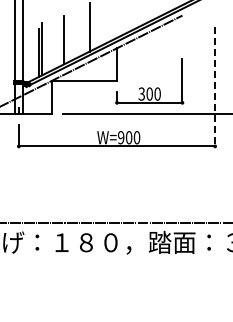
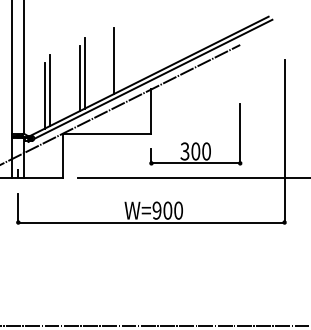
line: (67, 36) -> (84, 73), added
line: (215, 86) -> (285, 141), dashed -> solid

